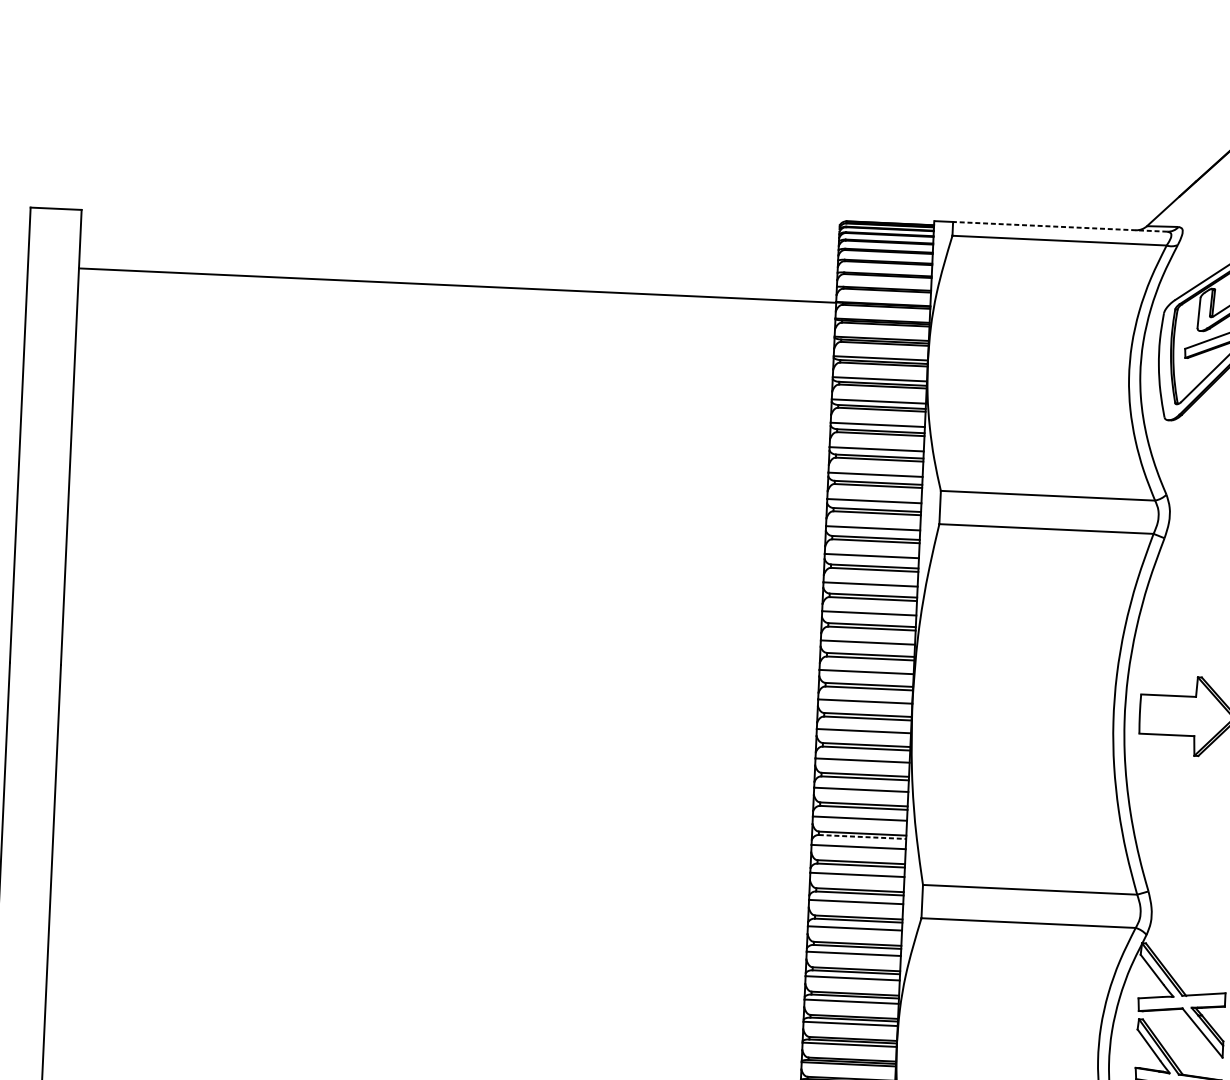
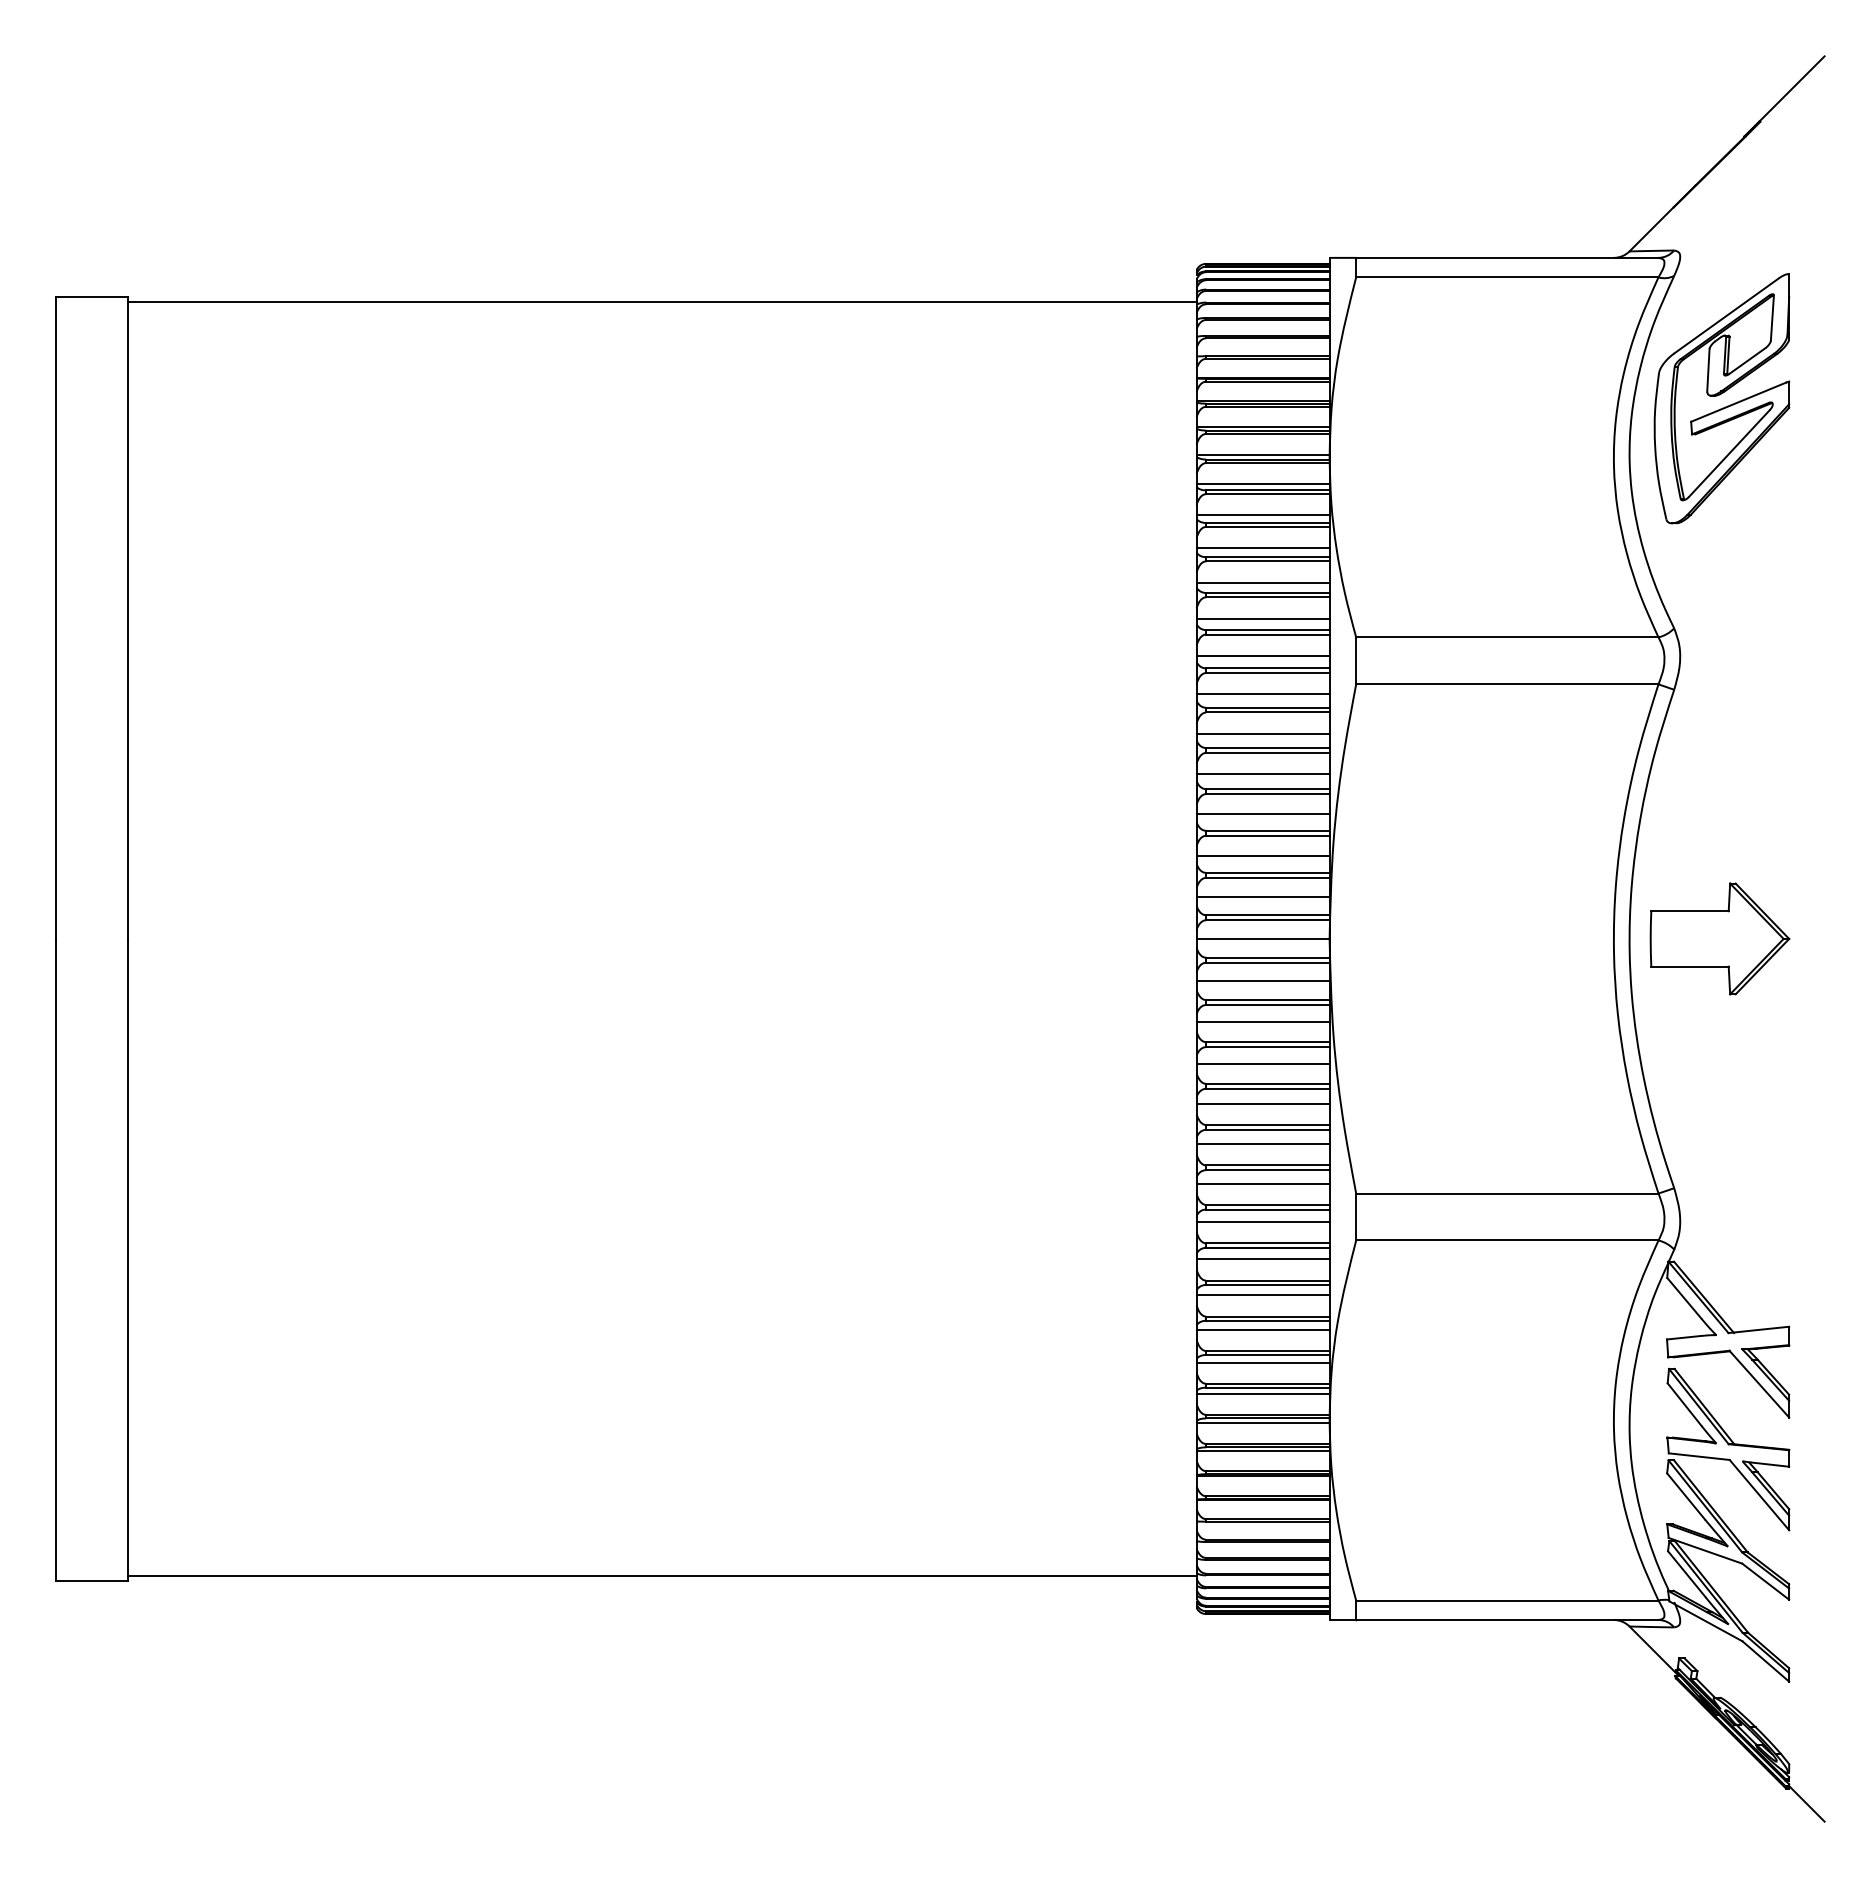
line: (1059, 226) -> (1506, 257), dashed -> solid
line: (457, 285) -> (662, 302), moved
line: (862, 836) -> (1267, 1129), dashed -> solid

